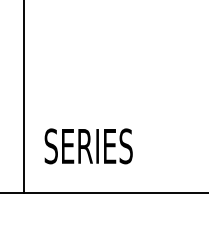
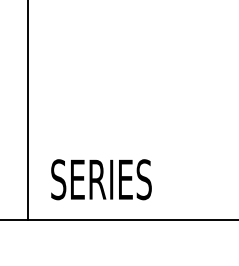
text: (88, 146) -> (101, 179), moved

